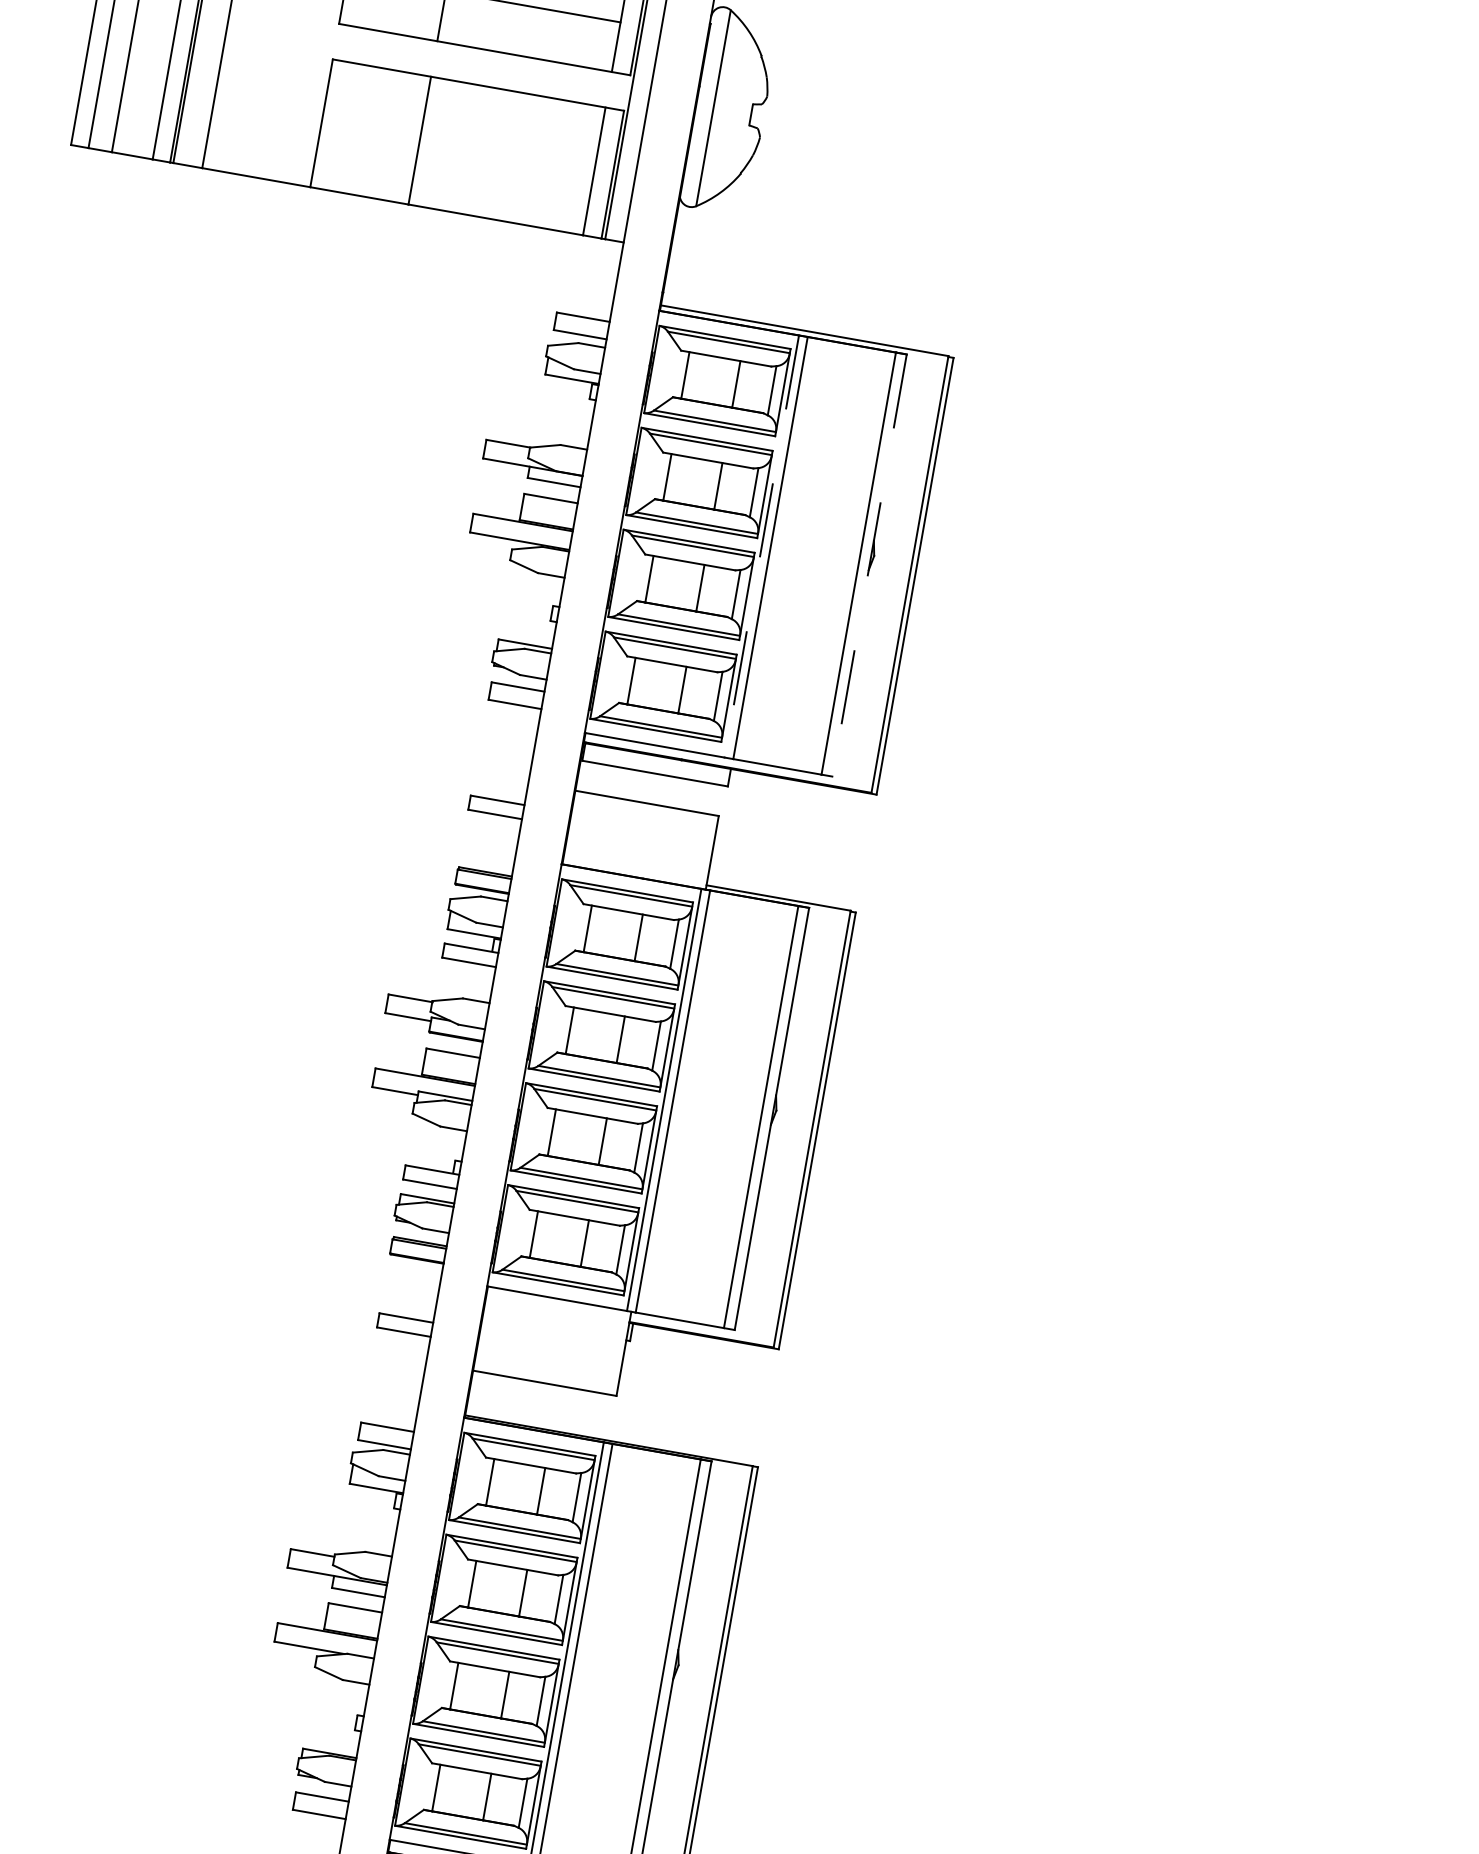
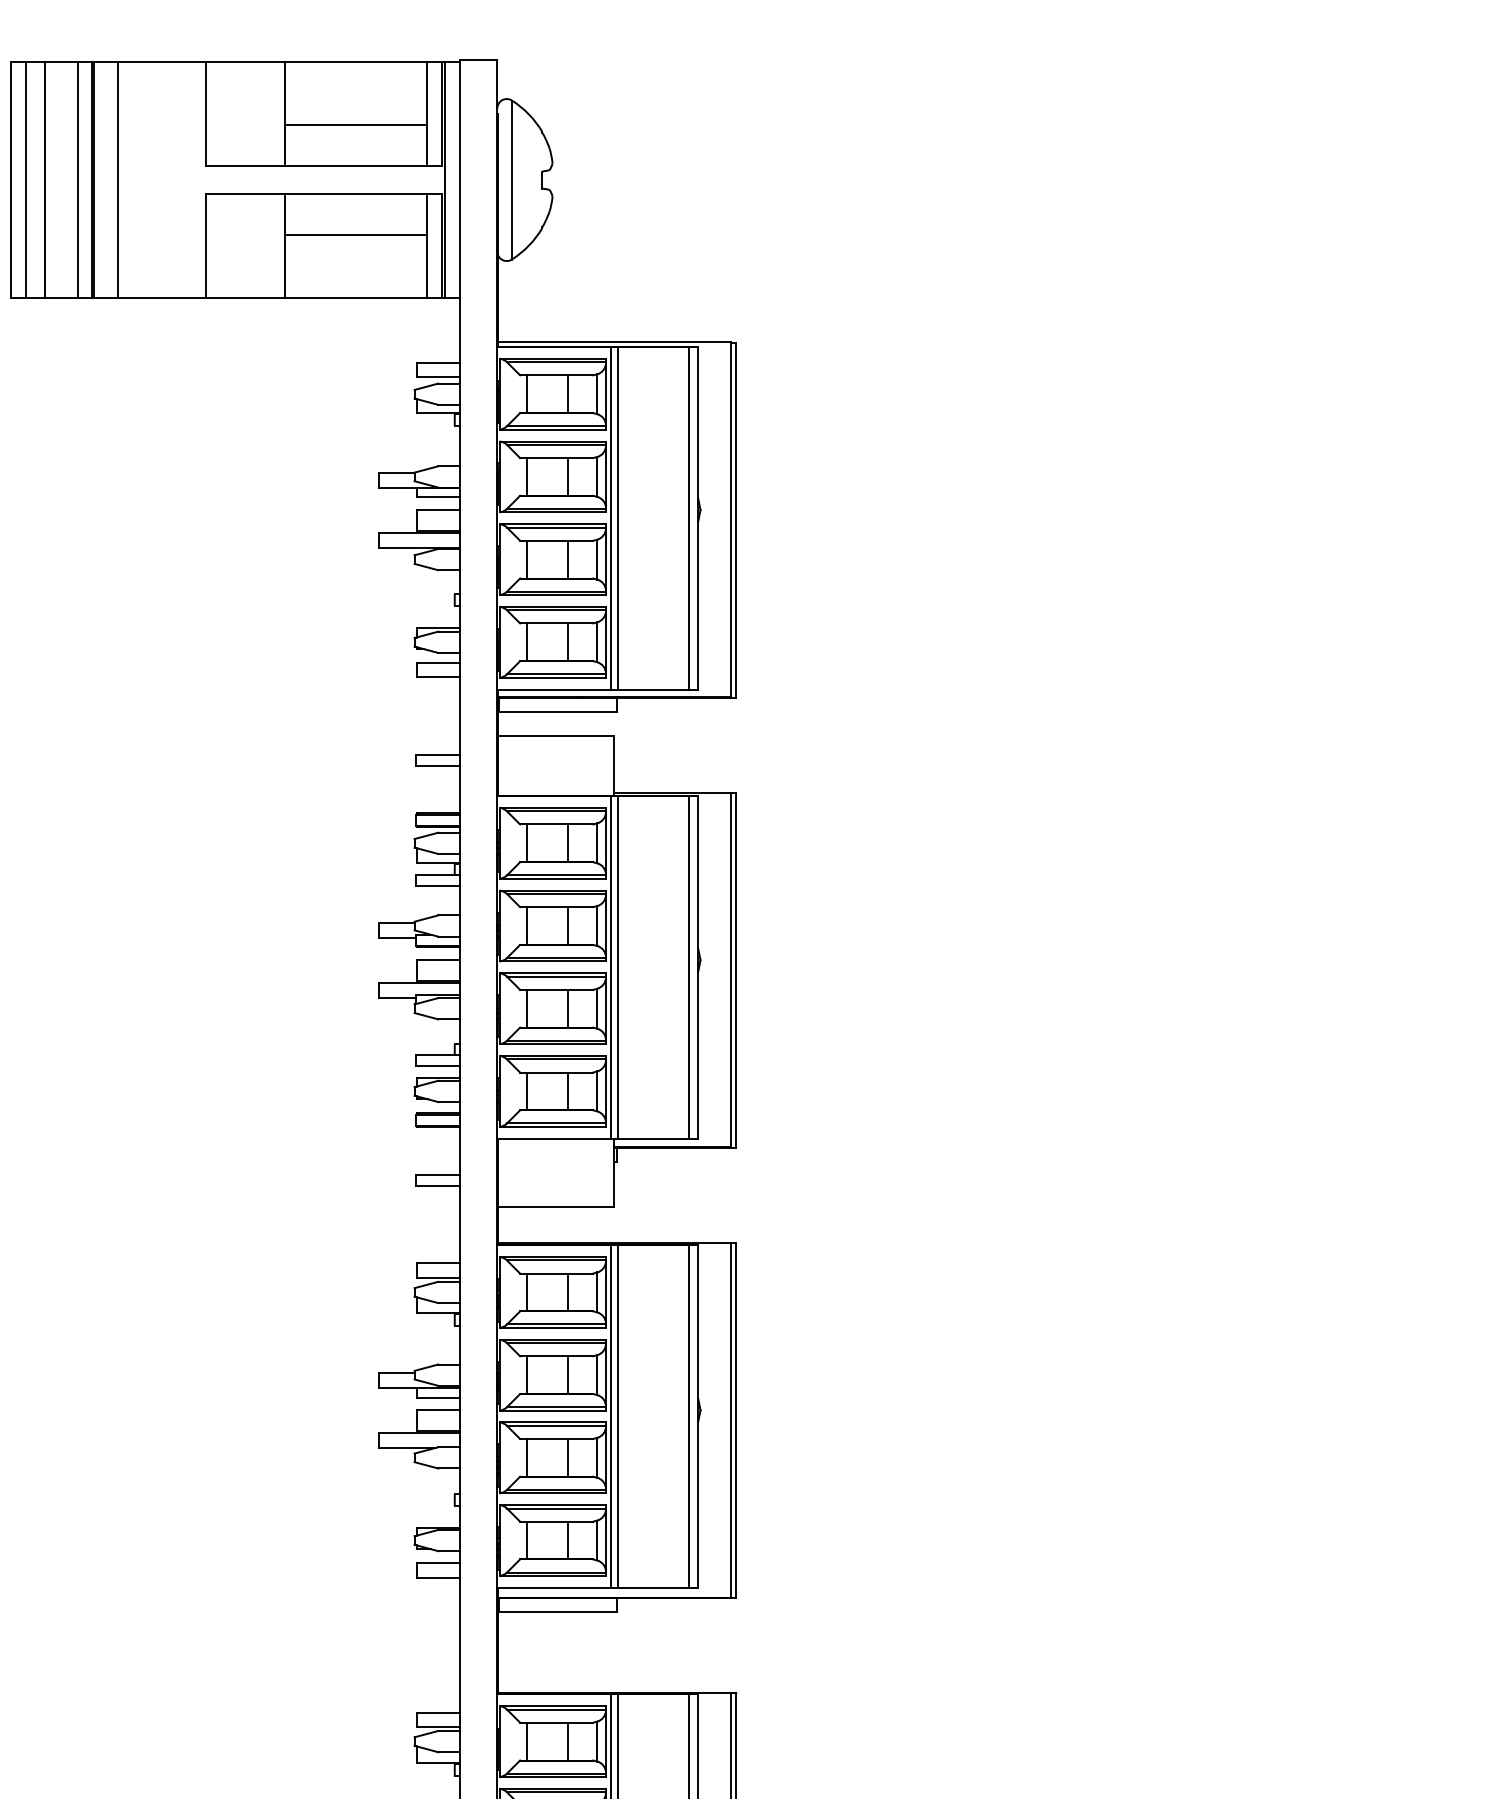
line: (508, 141) -> (355, 234), added
line: (761, 546) -> (610, 518), dashed -> solid
line: (869, 565) -> (698, 518), dashed -> solid

